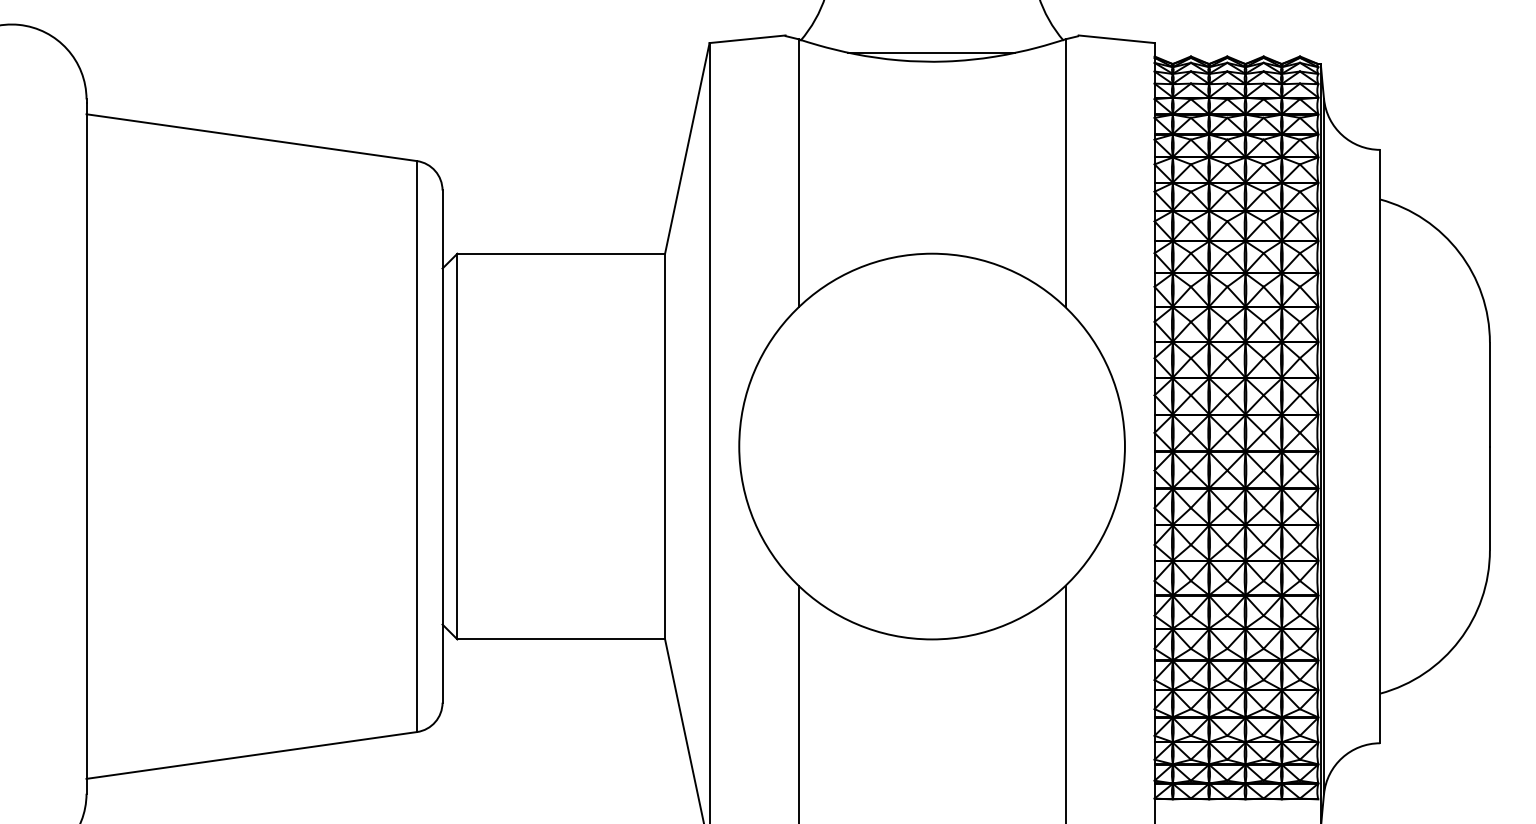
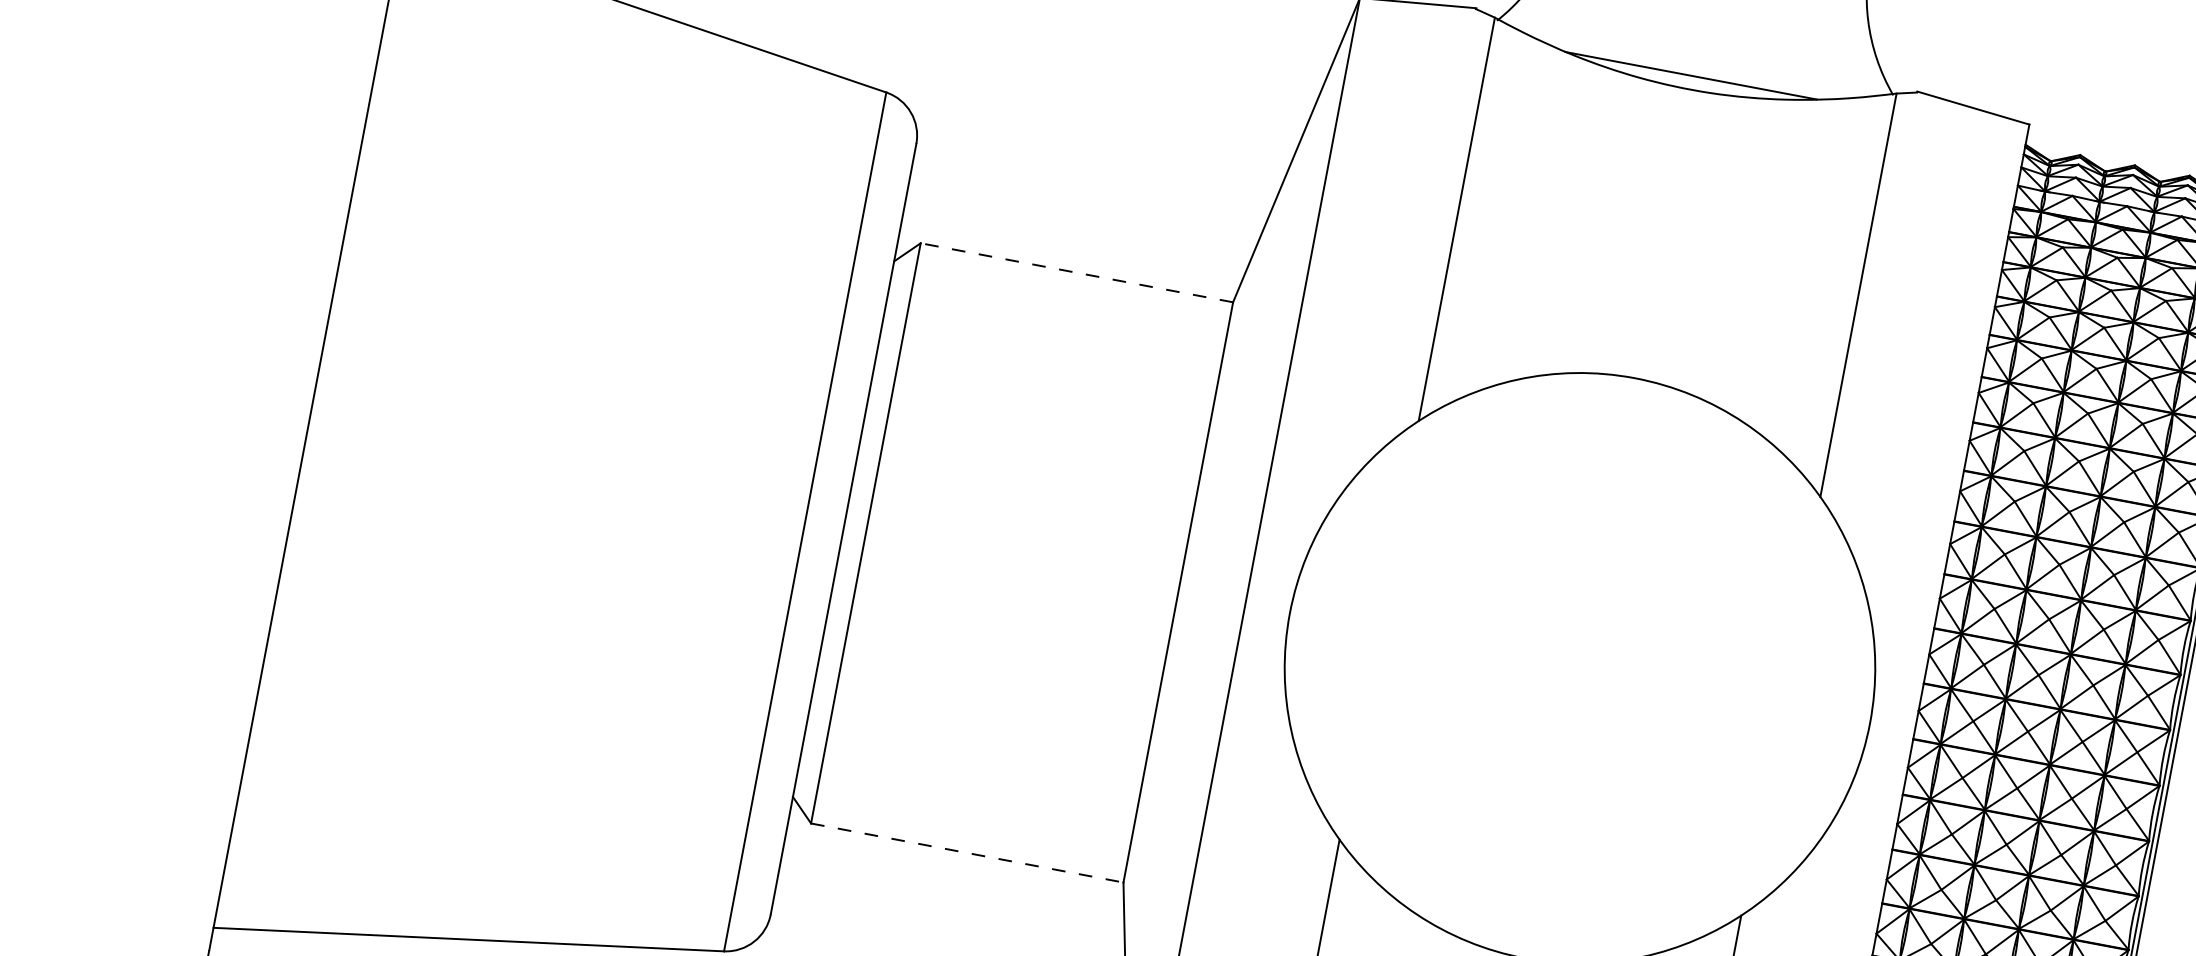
line: (561, 253) -> (1077, 272), solid -> dashed
line: (561, 639) -> (967, 853), solid -> dashed

